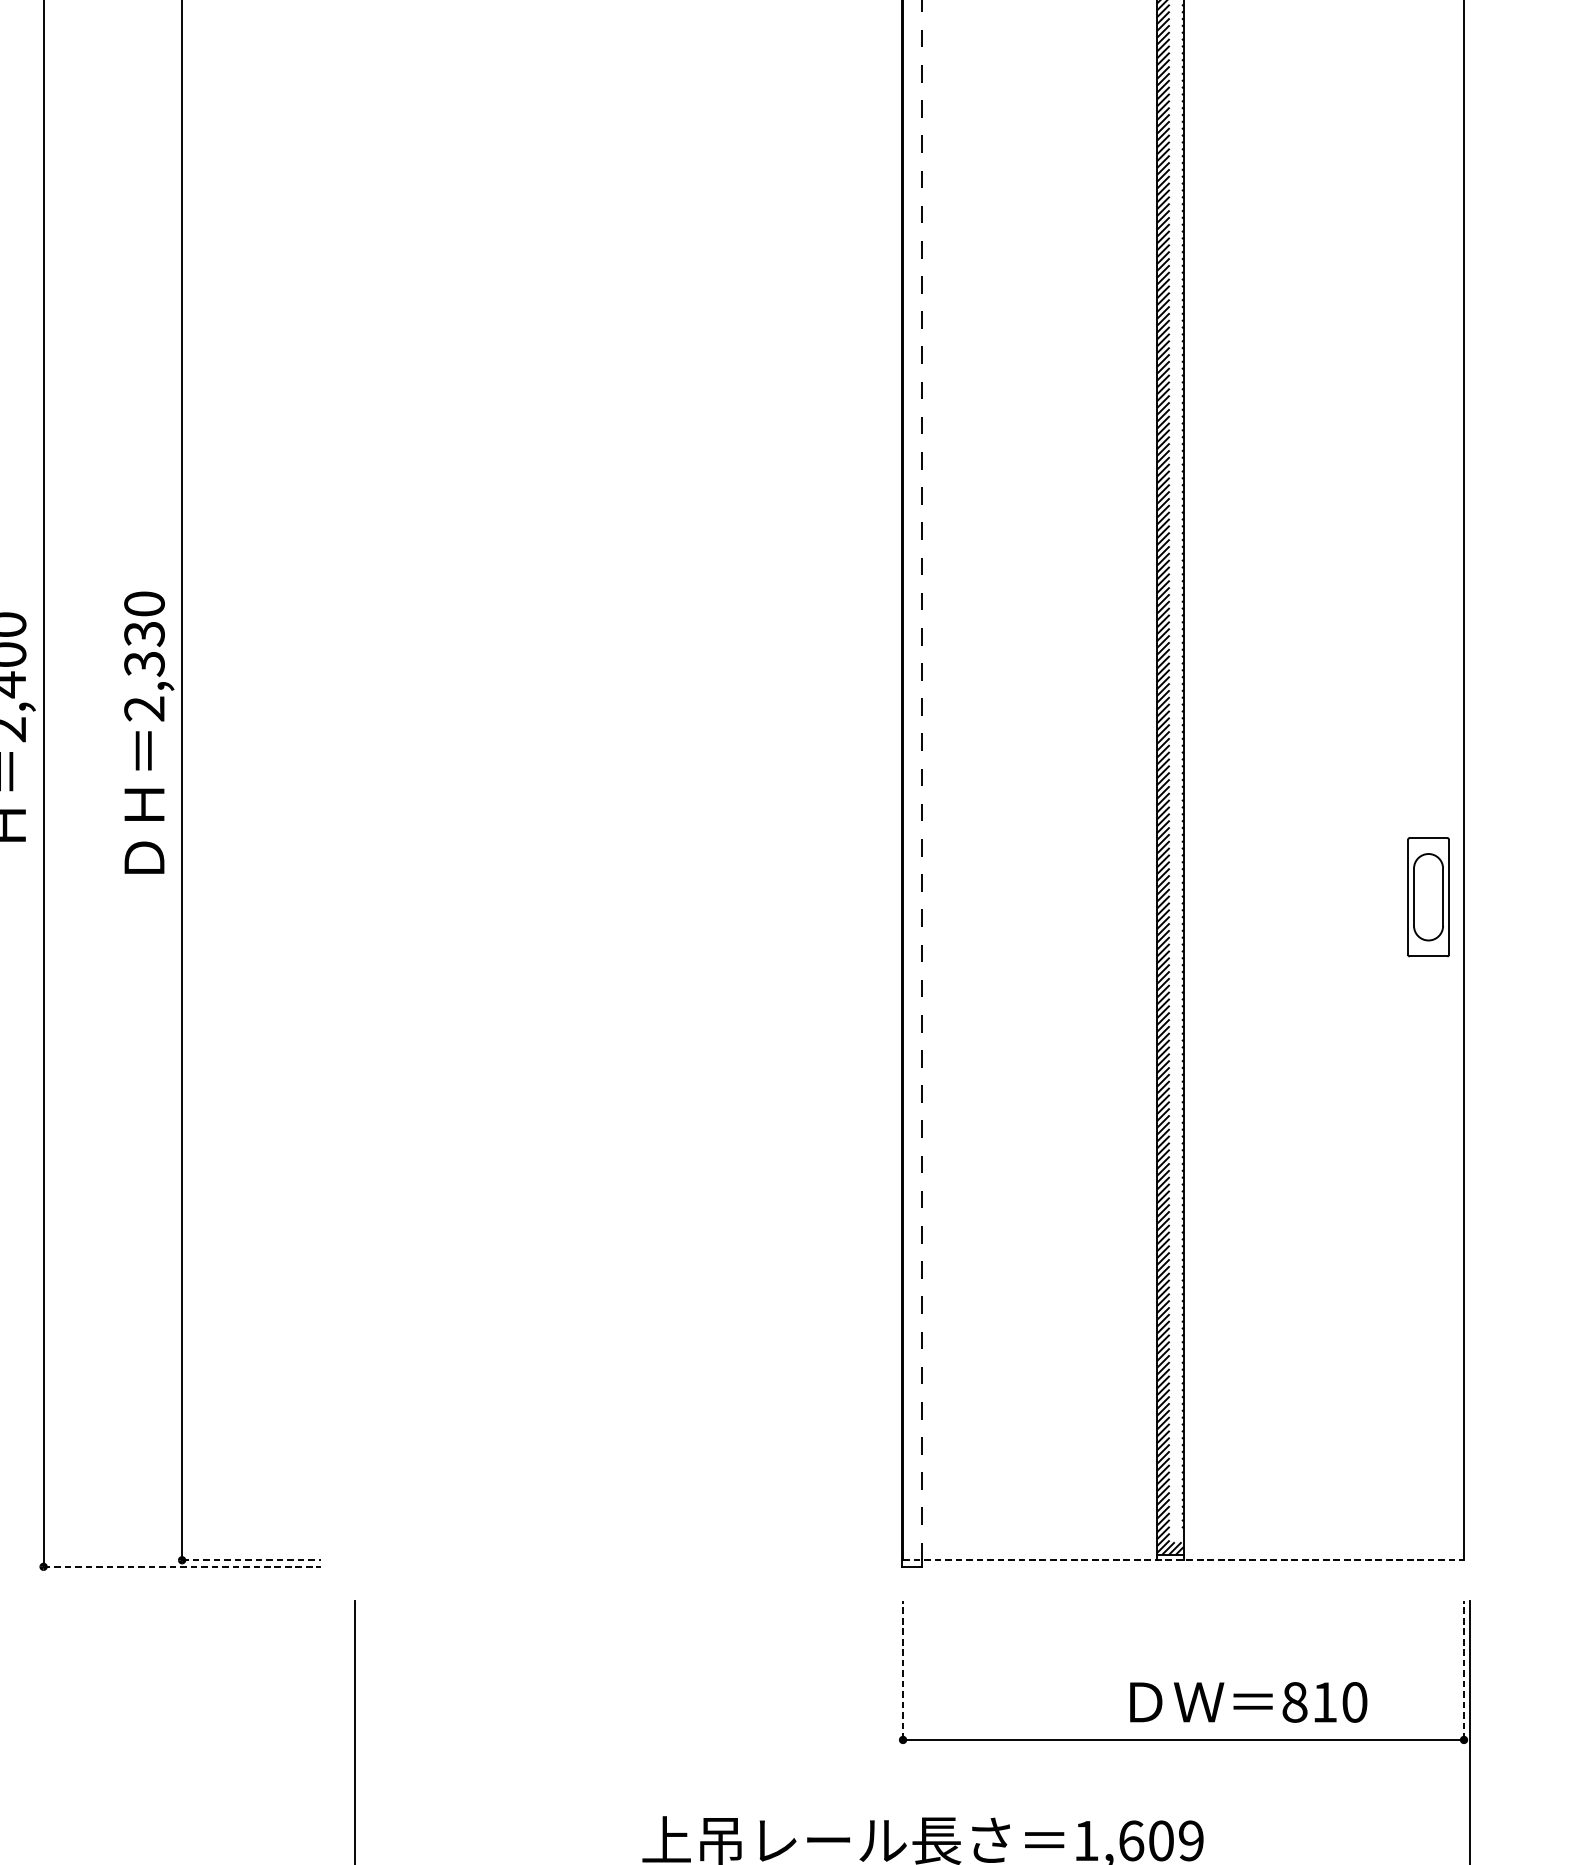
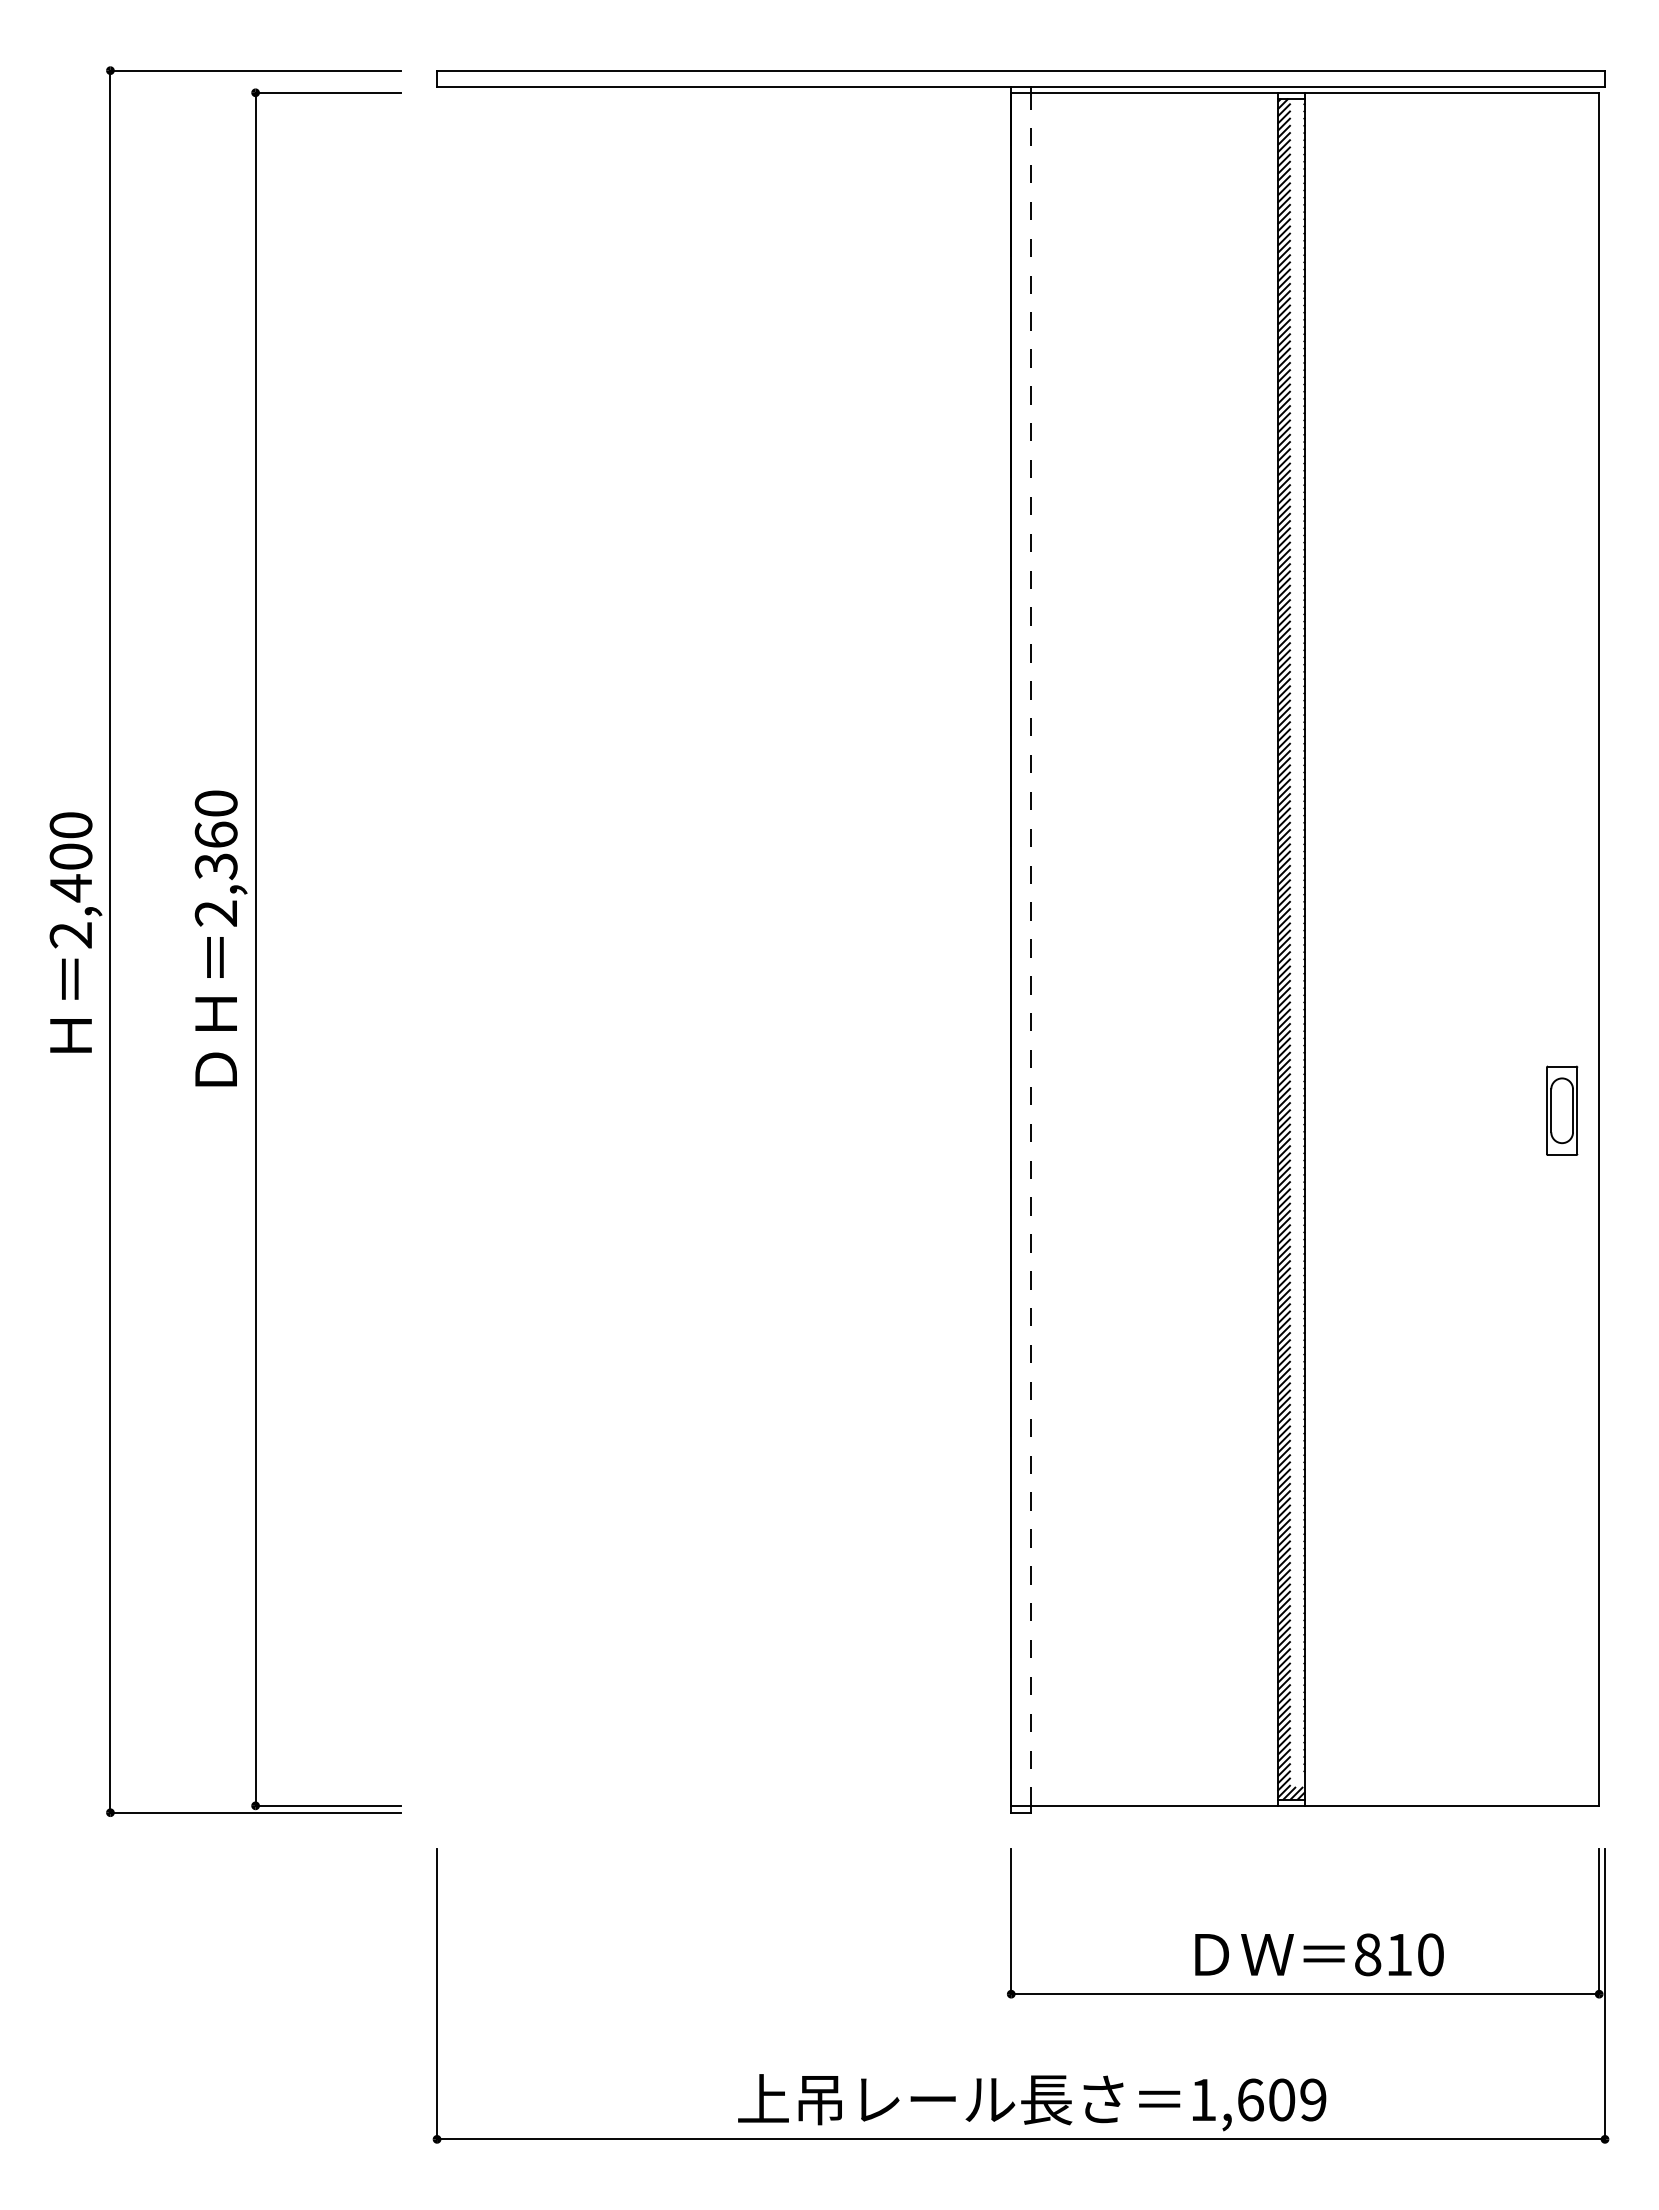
text: (143, 633) -> (215, 834), 2,330 -> 2,360
part: (1429, 896) -> (1562, 1110), size x0.71
line: (251, 1559) -> (328, 1805), dashed -> solid
line: (1183, 1559) -> (1305, 1805), dashed -> solid
line: (182, 1566) -> (256, 1812), dashed -> solid
line: (903, 1670) -> (1011, 1921), dashed -> solid
line: (1464, 1670) -> (1599, 1921), dashed -> solid
text: (1248, 1702) -> (1319, 1954), moved

